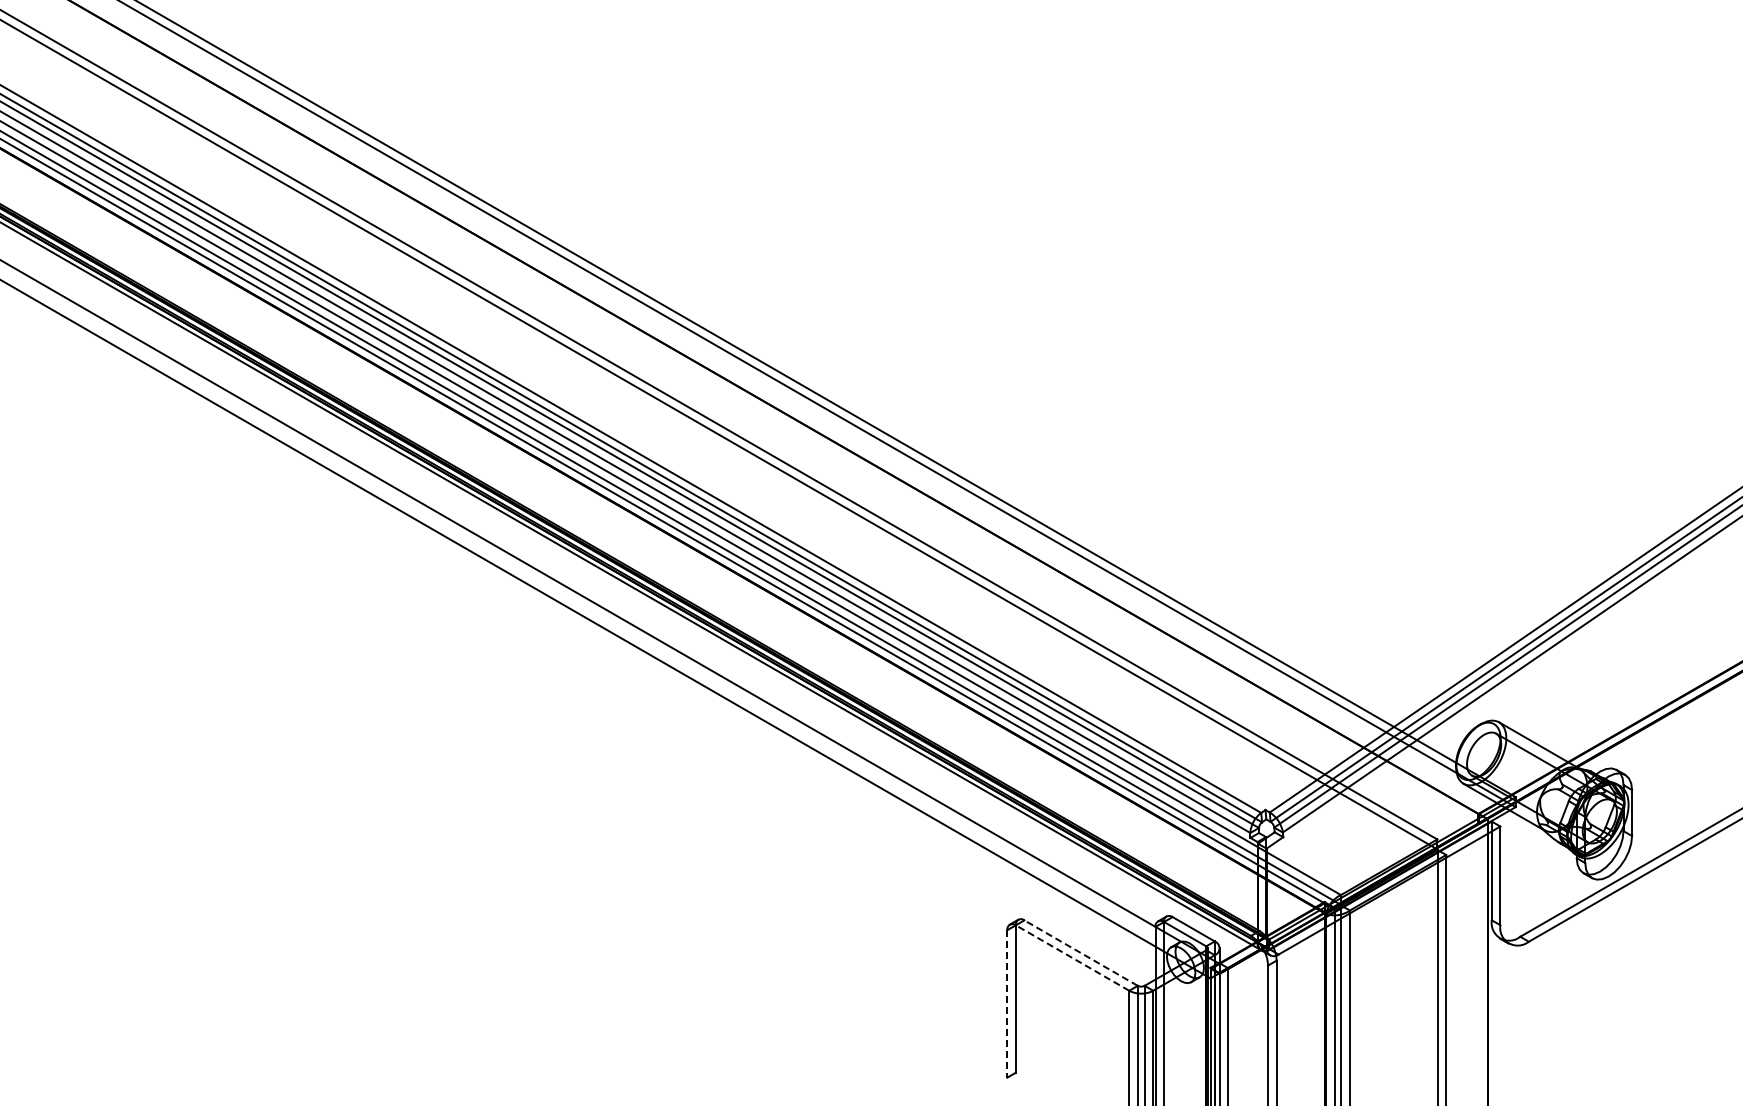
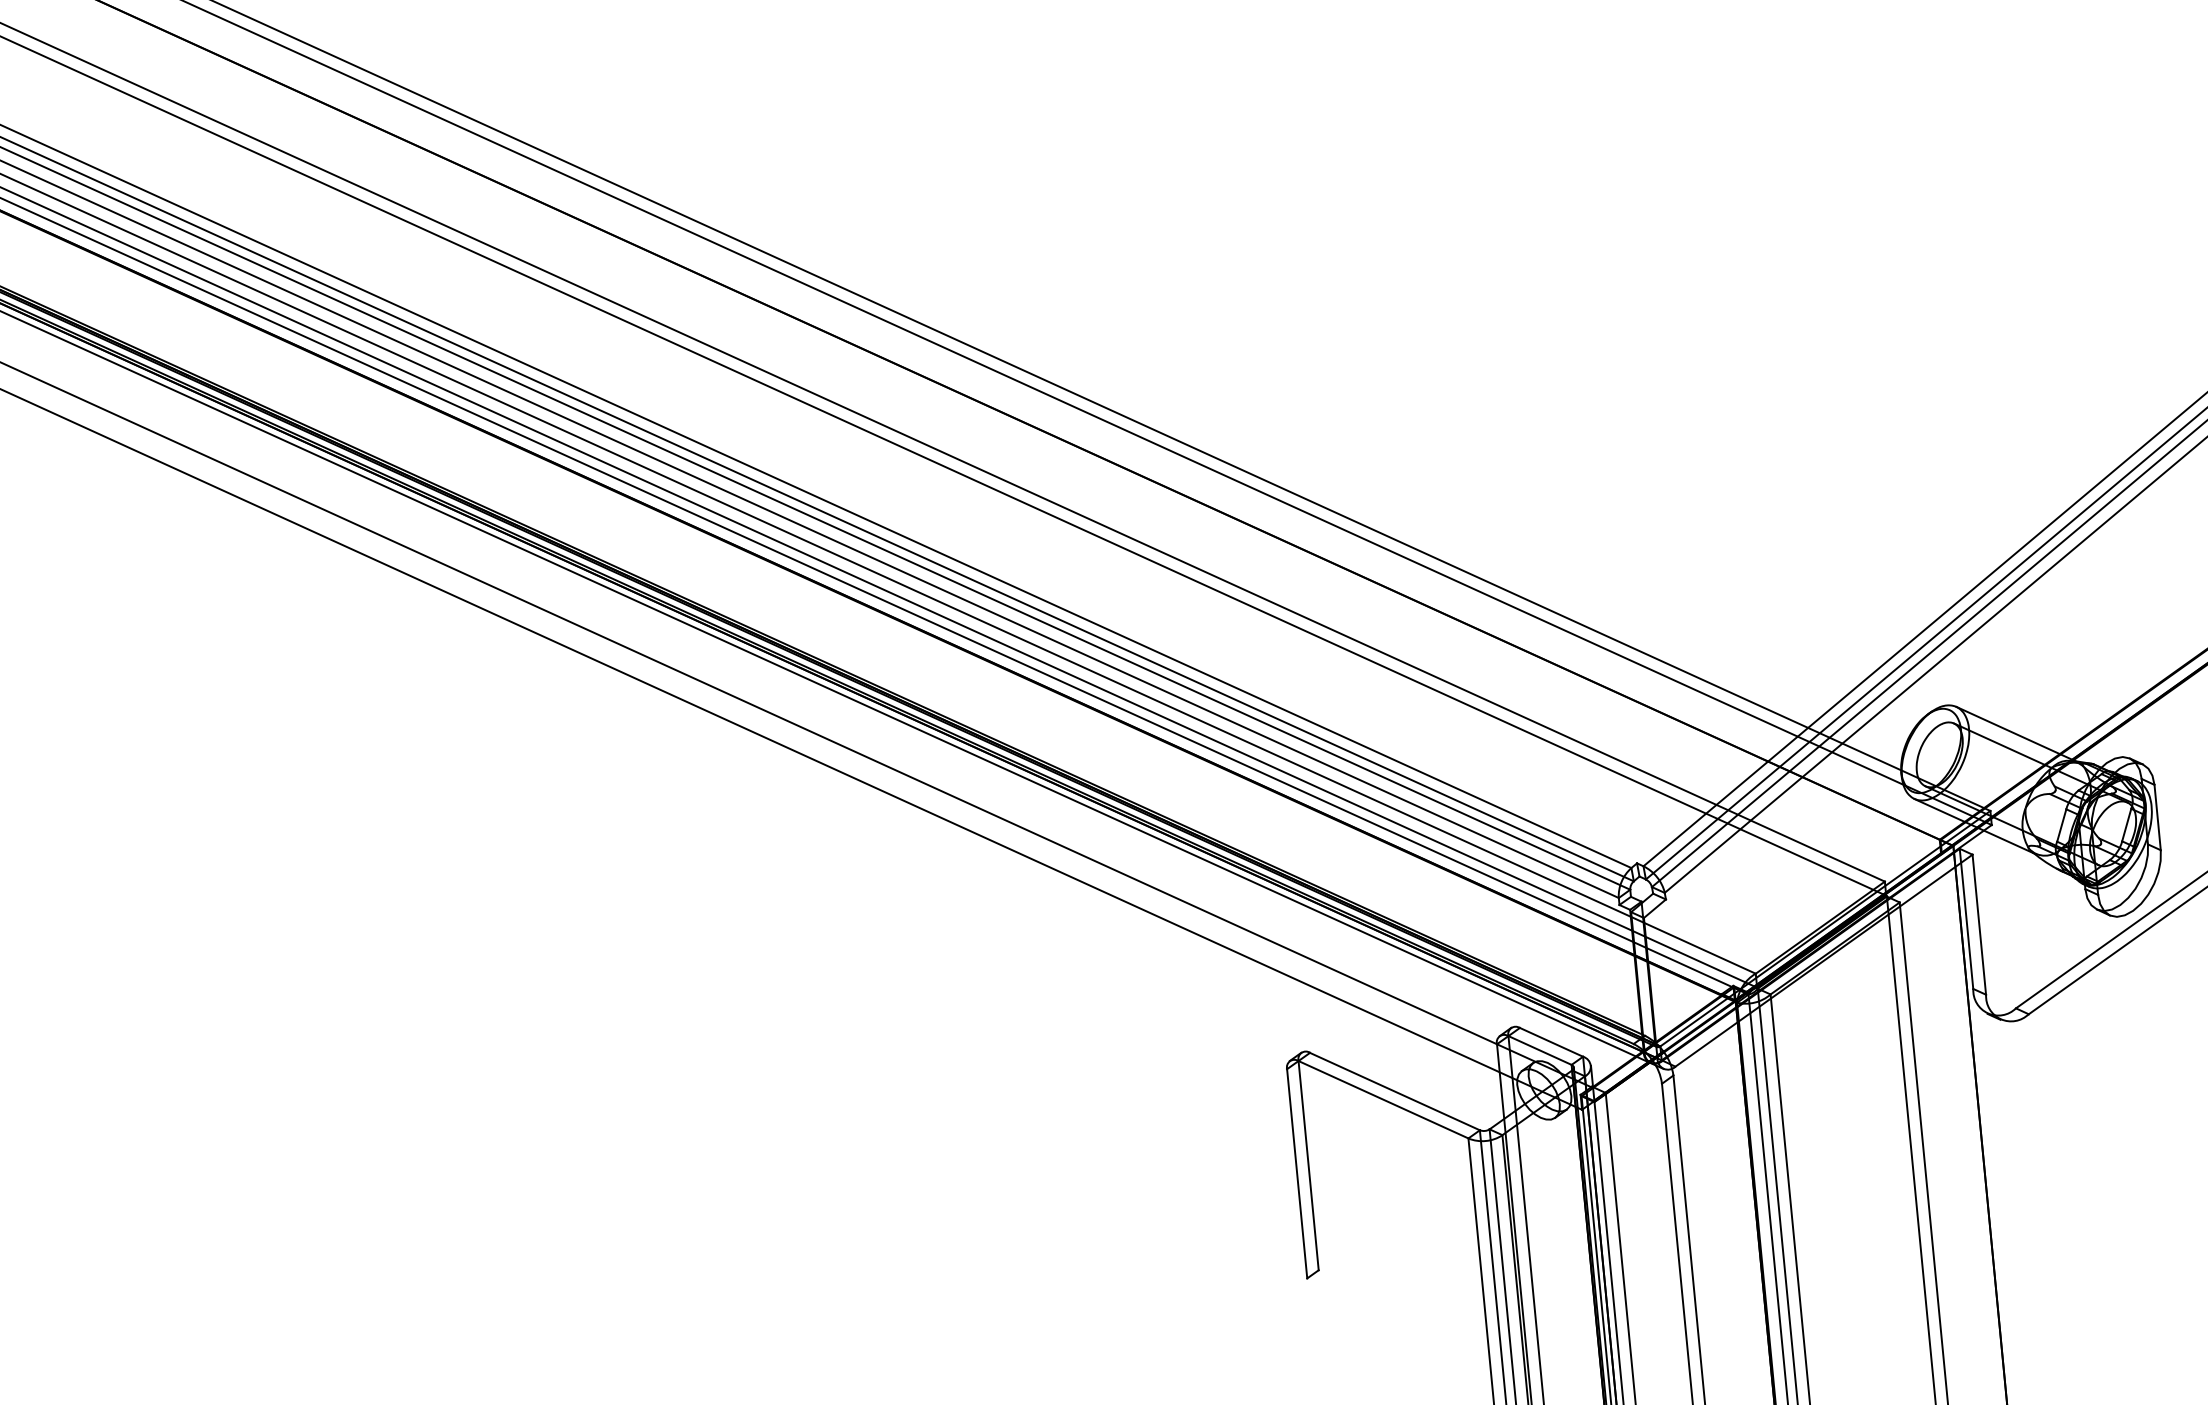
line: (1080, 952) -> (1394, 1090), dashed -> solid
line: (1072, 957) -> (1383, 1098), dashed -> solid
line: (1007, 1003) -> (1297, 1173), dashed -> solid

